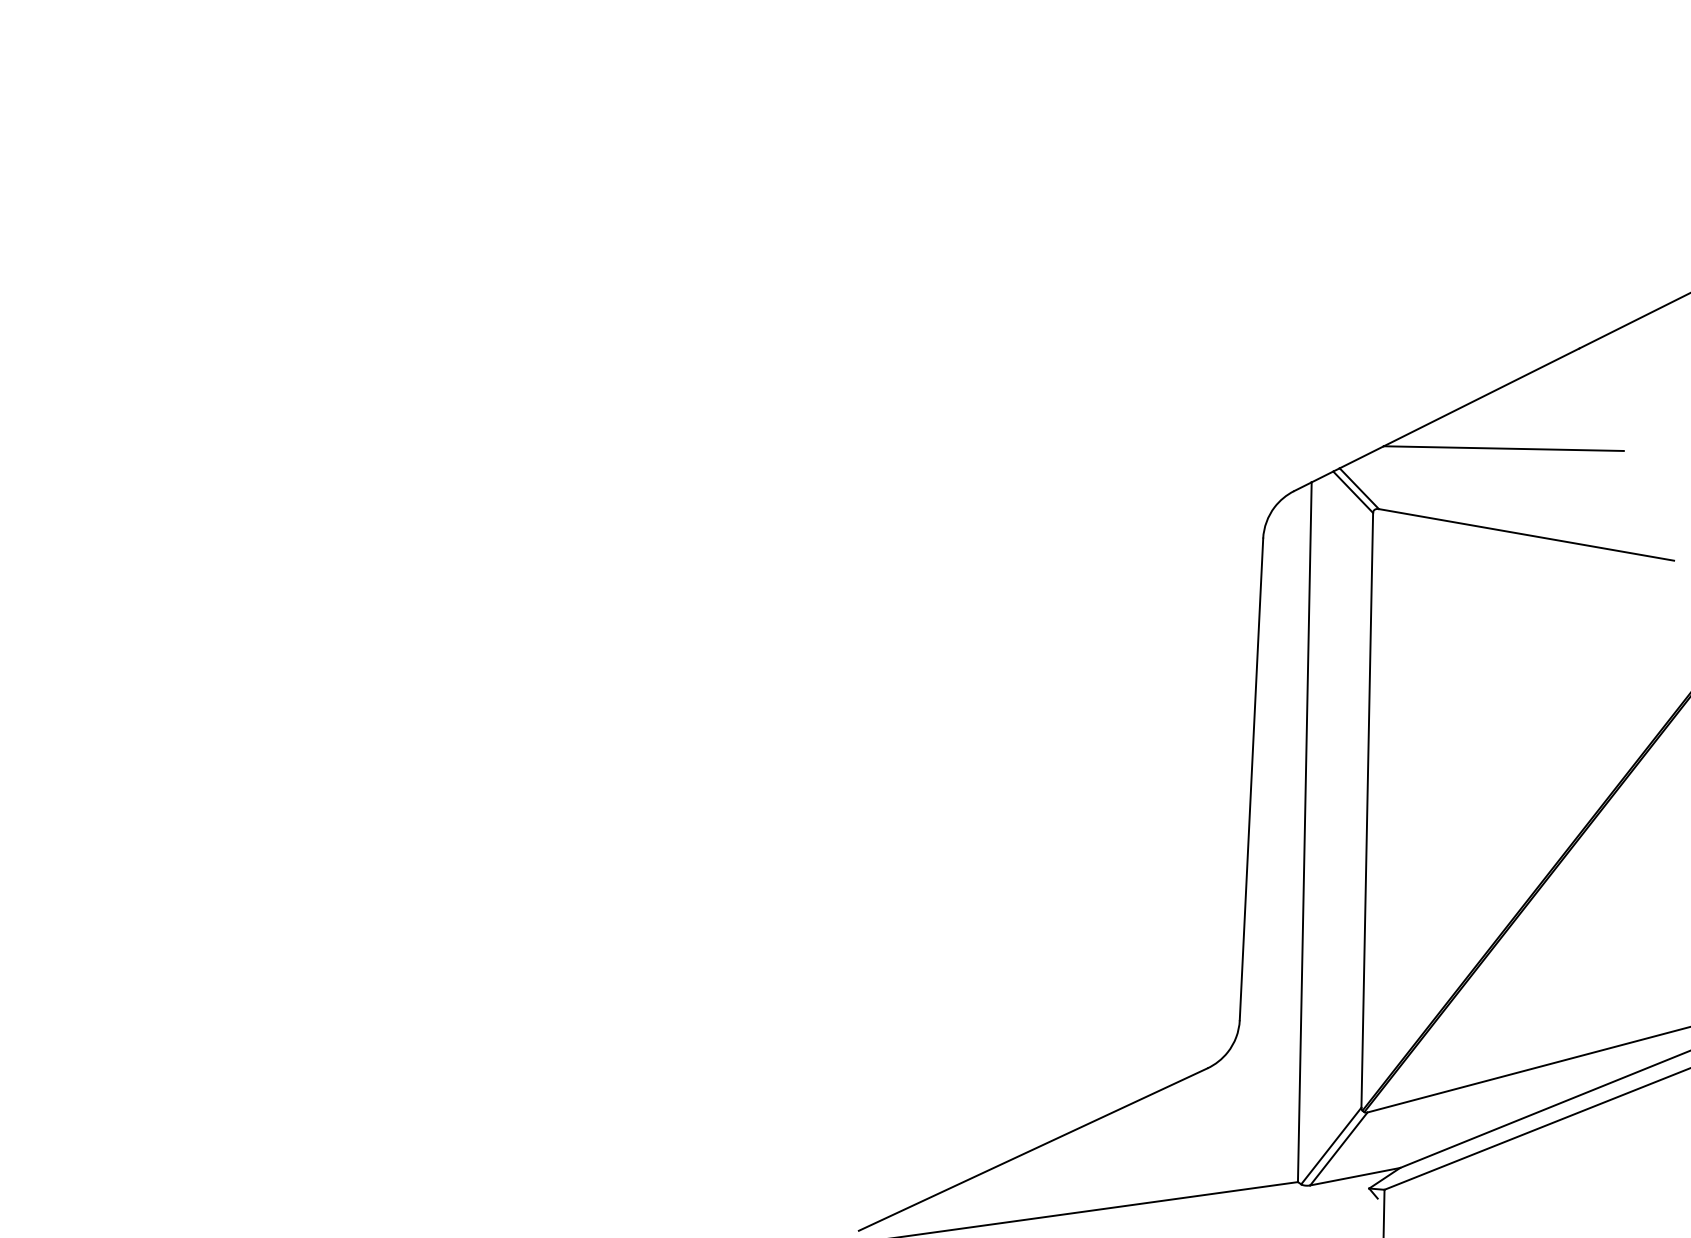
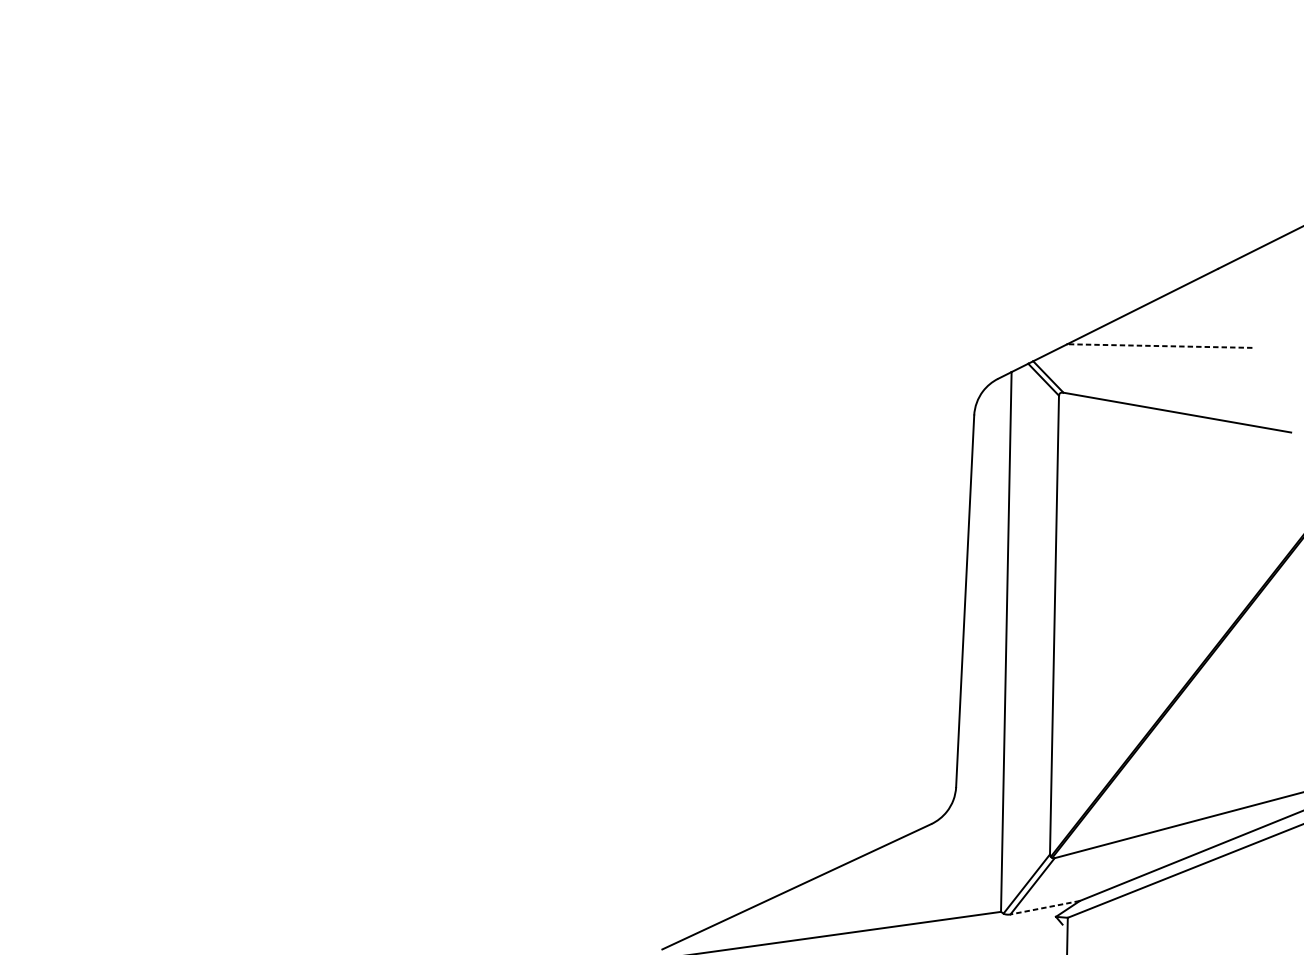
line: (1503, 448) -> (1159, 345), solid -> dashed
line: (1355, 1176) -> (1045, 907), solid -> dashed

